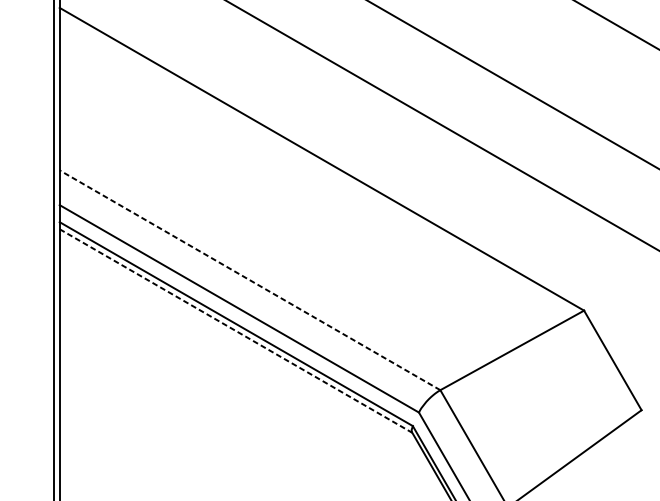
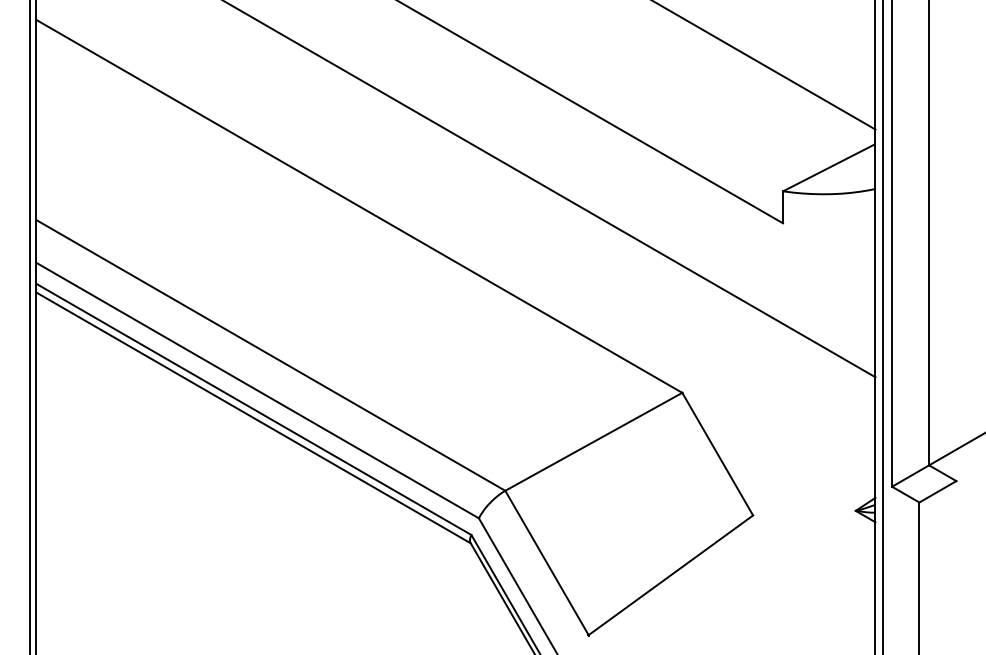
line: (249, 280) -> (270, 355), dashed -> solid
line: (235, 330) -> (253, 417), dashed -> solid

